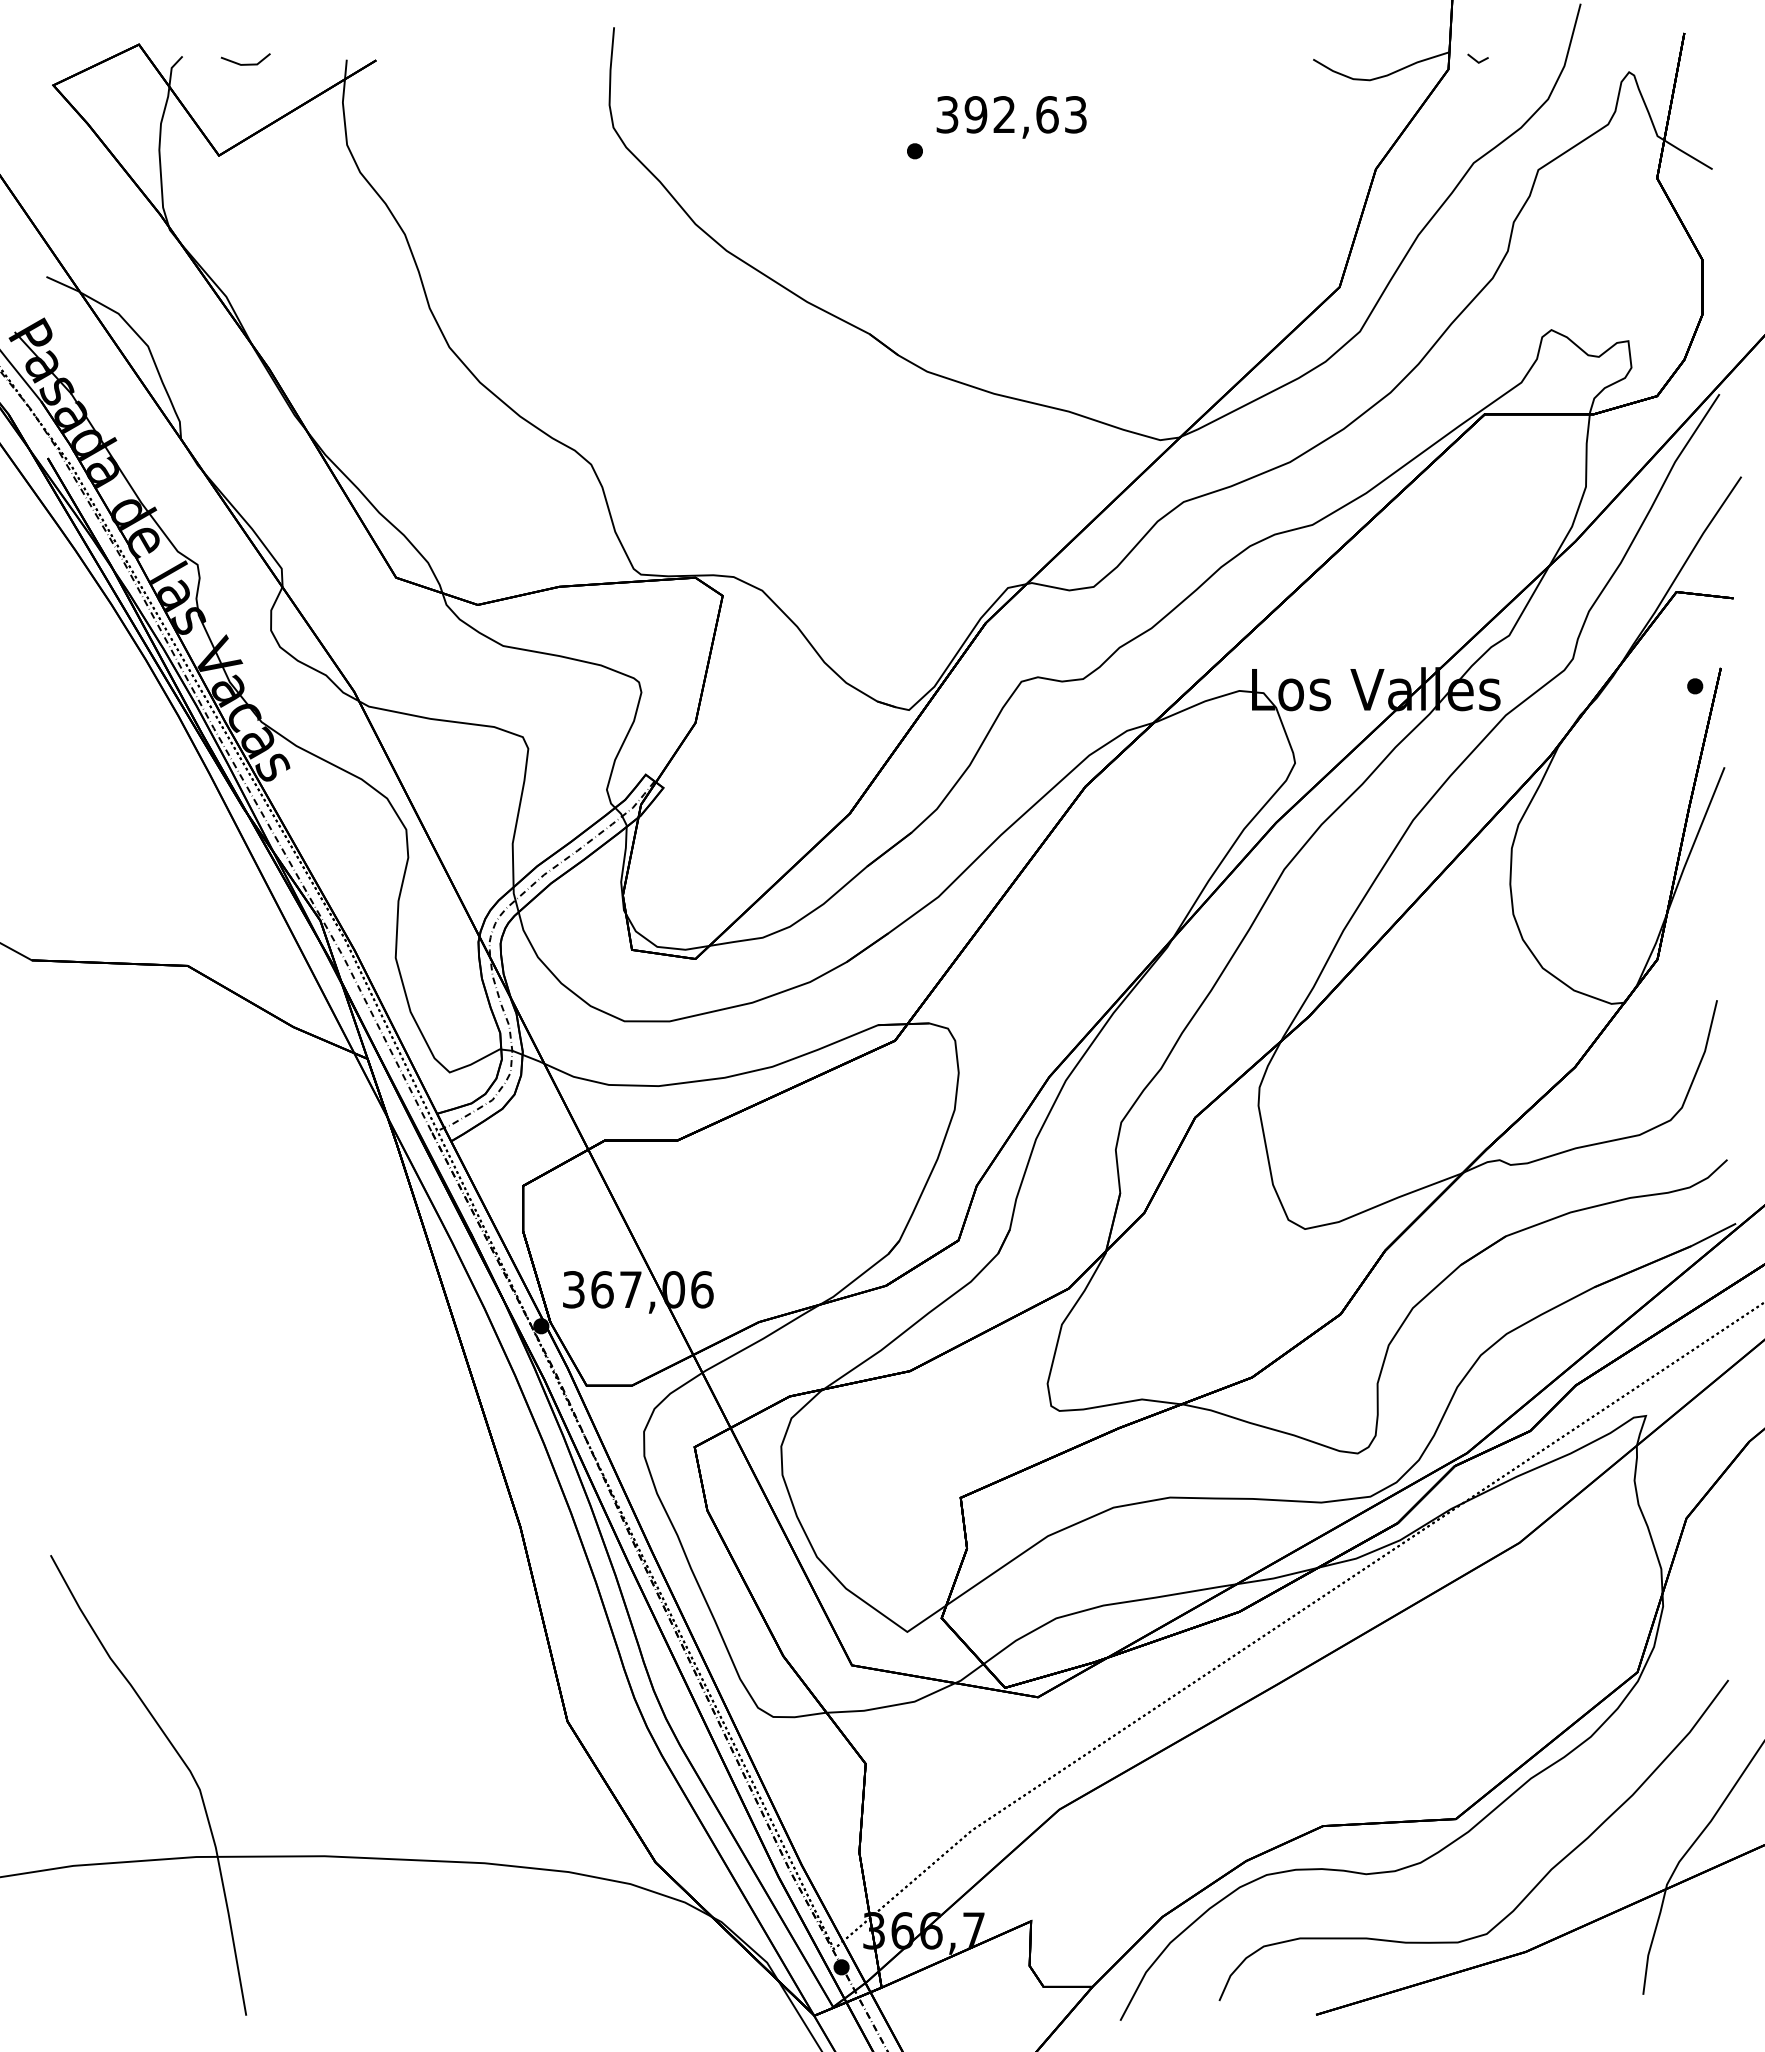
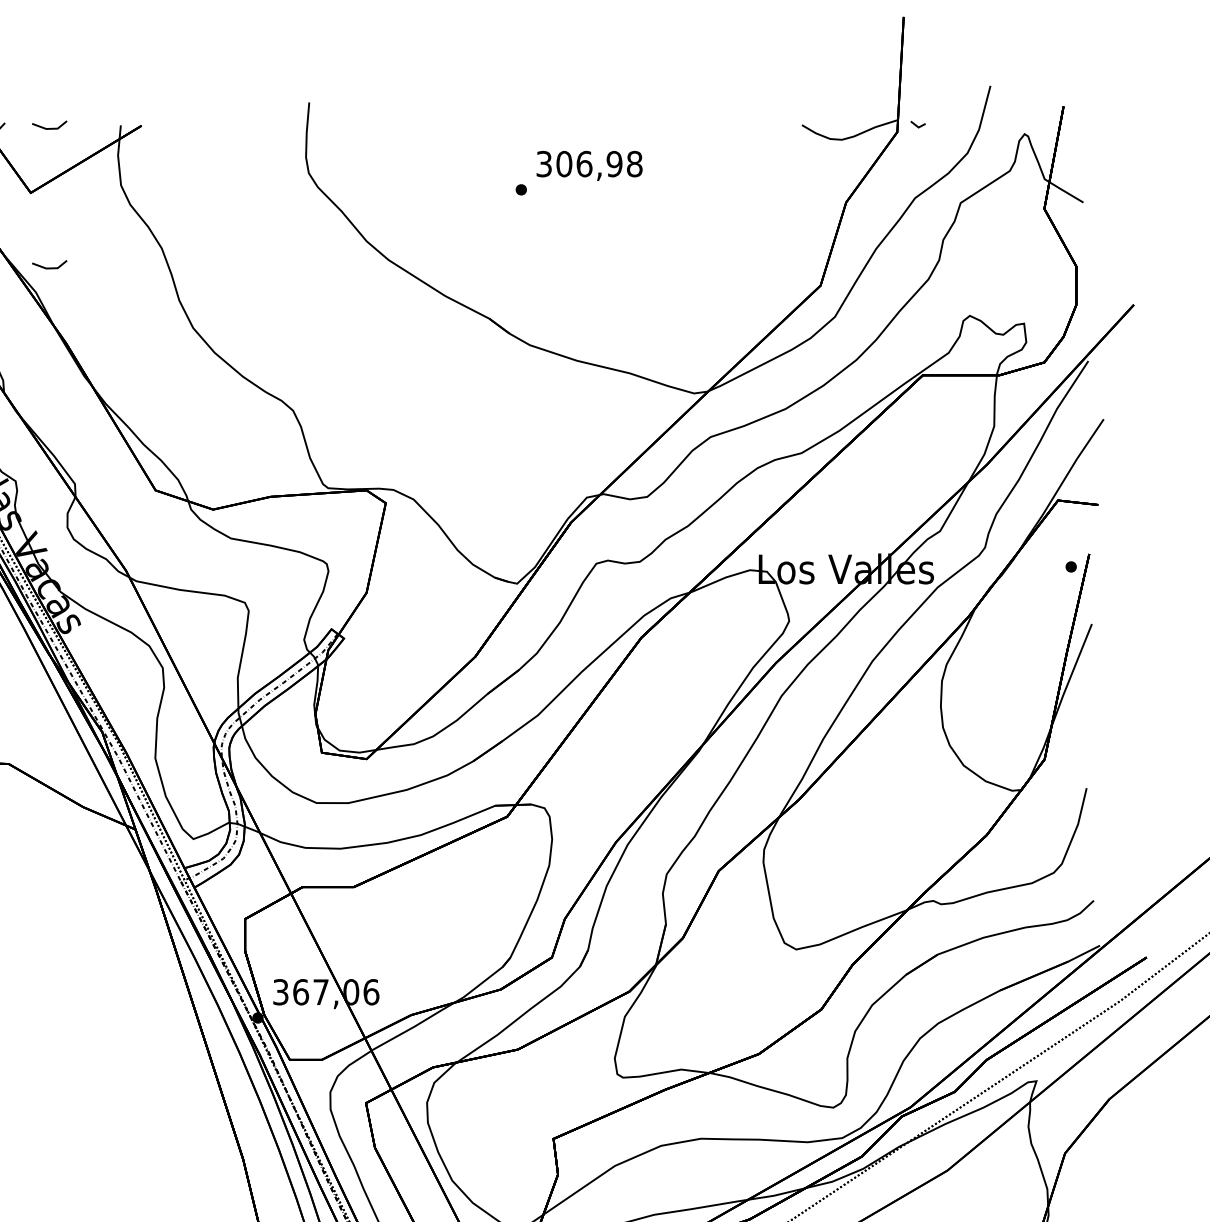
text: (1025, 114) -> (599, 163), 392,63 -> 306,98
line: (245, 261) -> (49, 267), added

